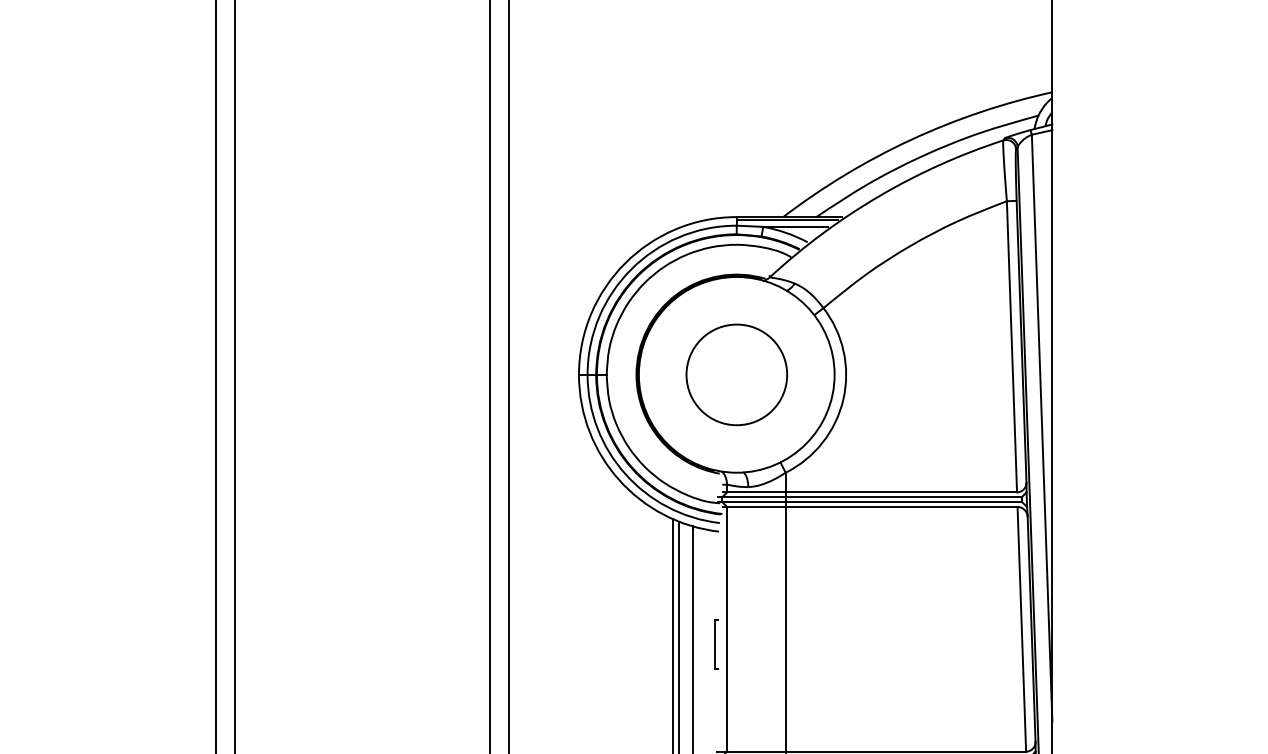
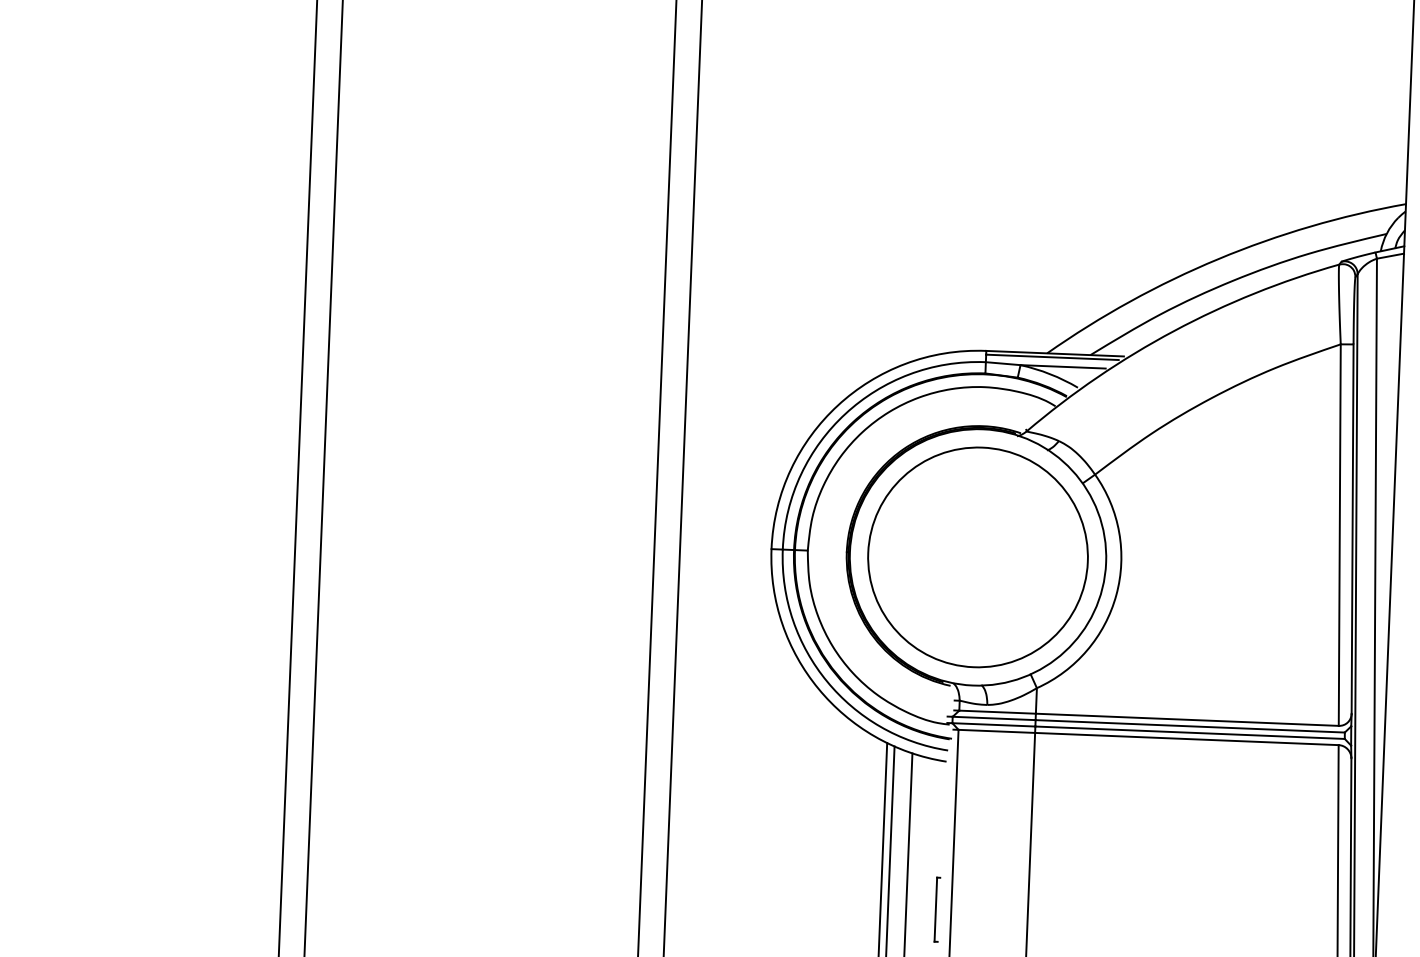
circle: (736, 374) -> (977, 556), size x1.67

